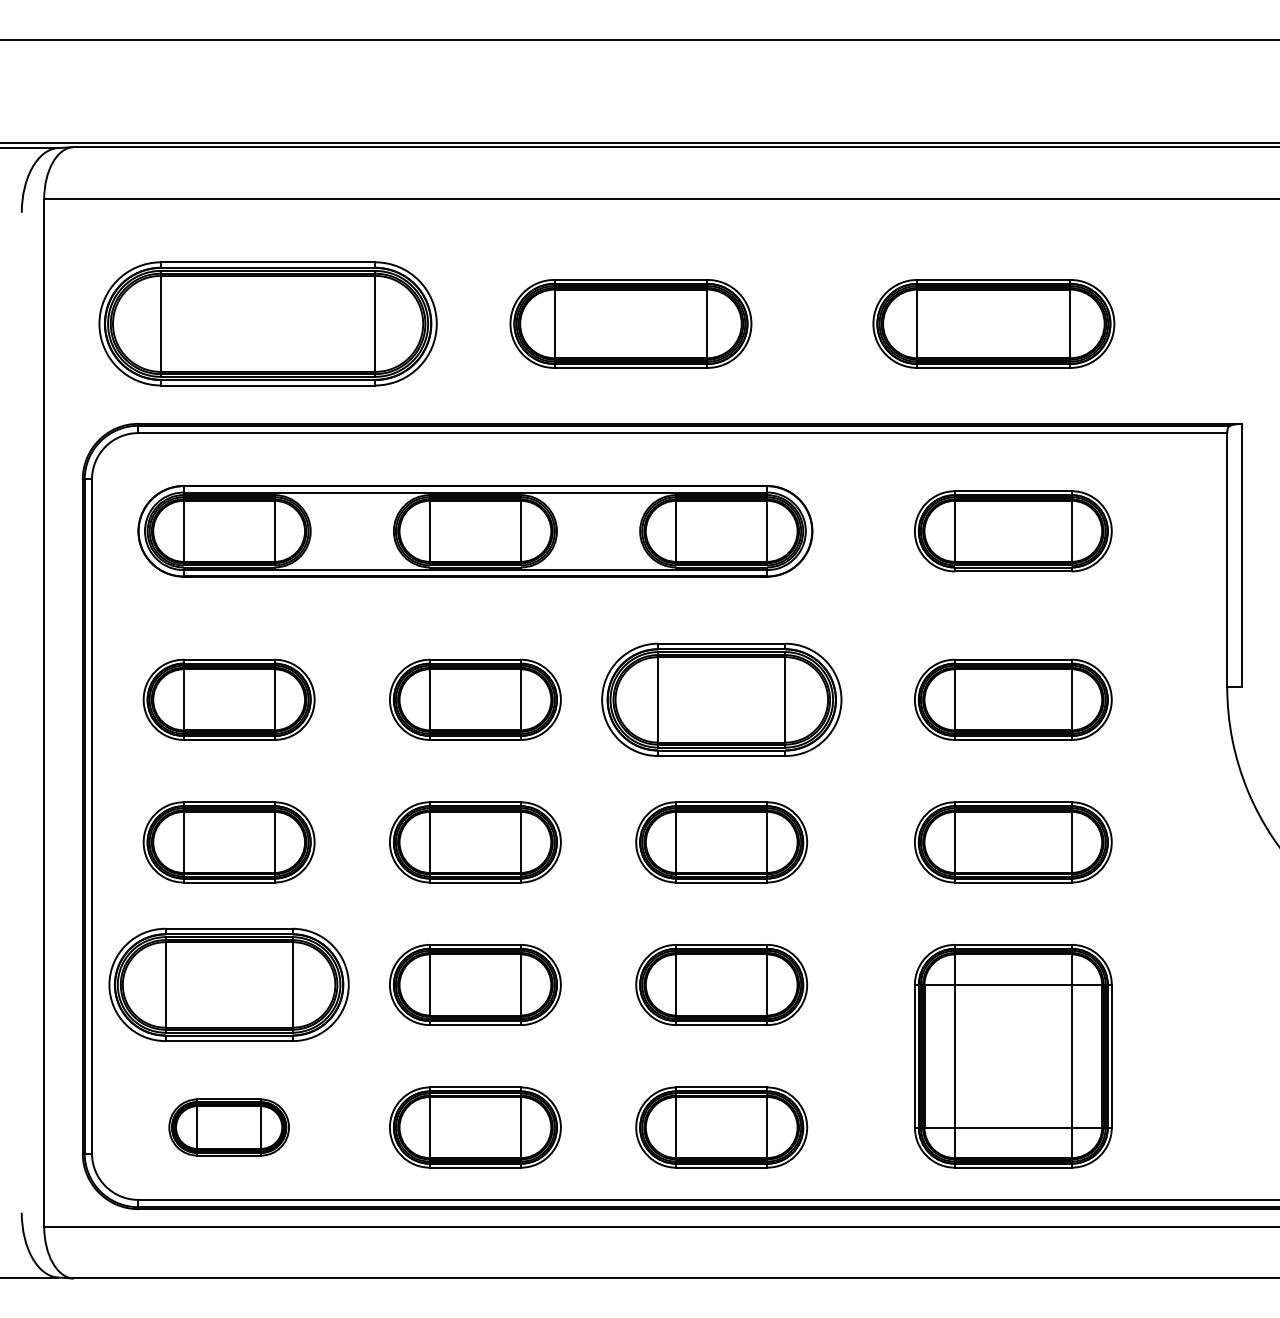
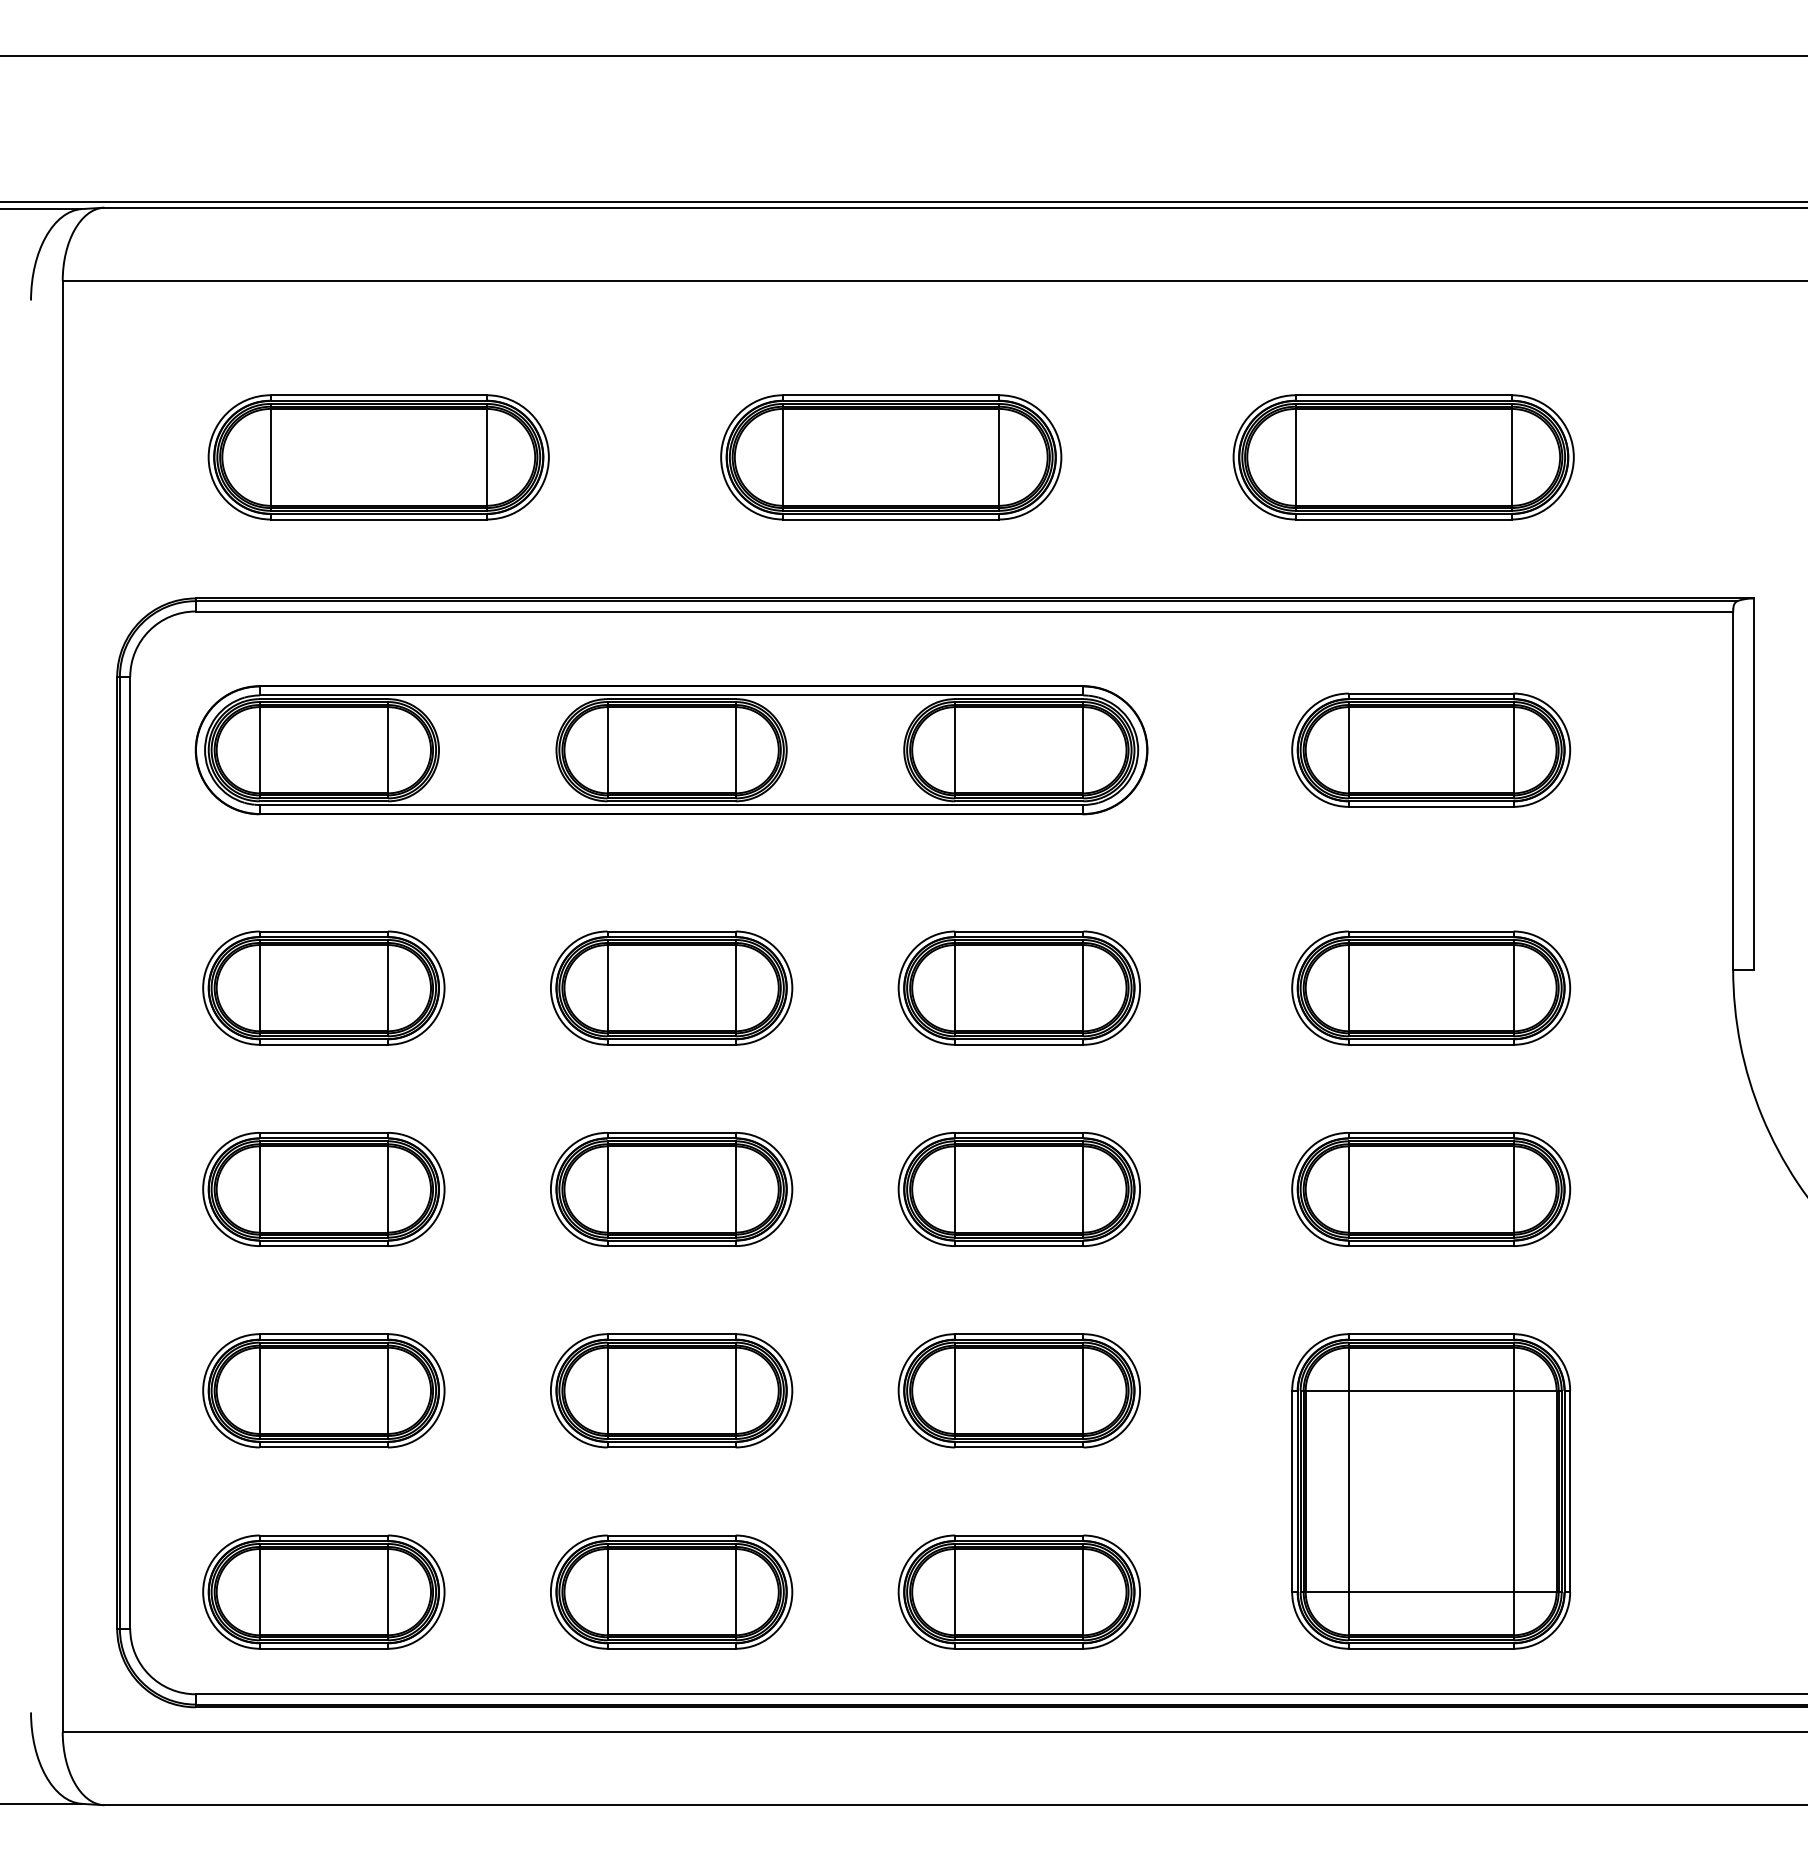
part: (267, 324) -> (378, 457), size x0.71
part: (721, 699) -> (1018, 987), size x0.71
part: (228, 984) -> (323, 1390), size x0.71
part: (228, 1127) -> (323, 1591), size x1.43

